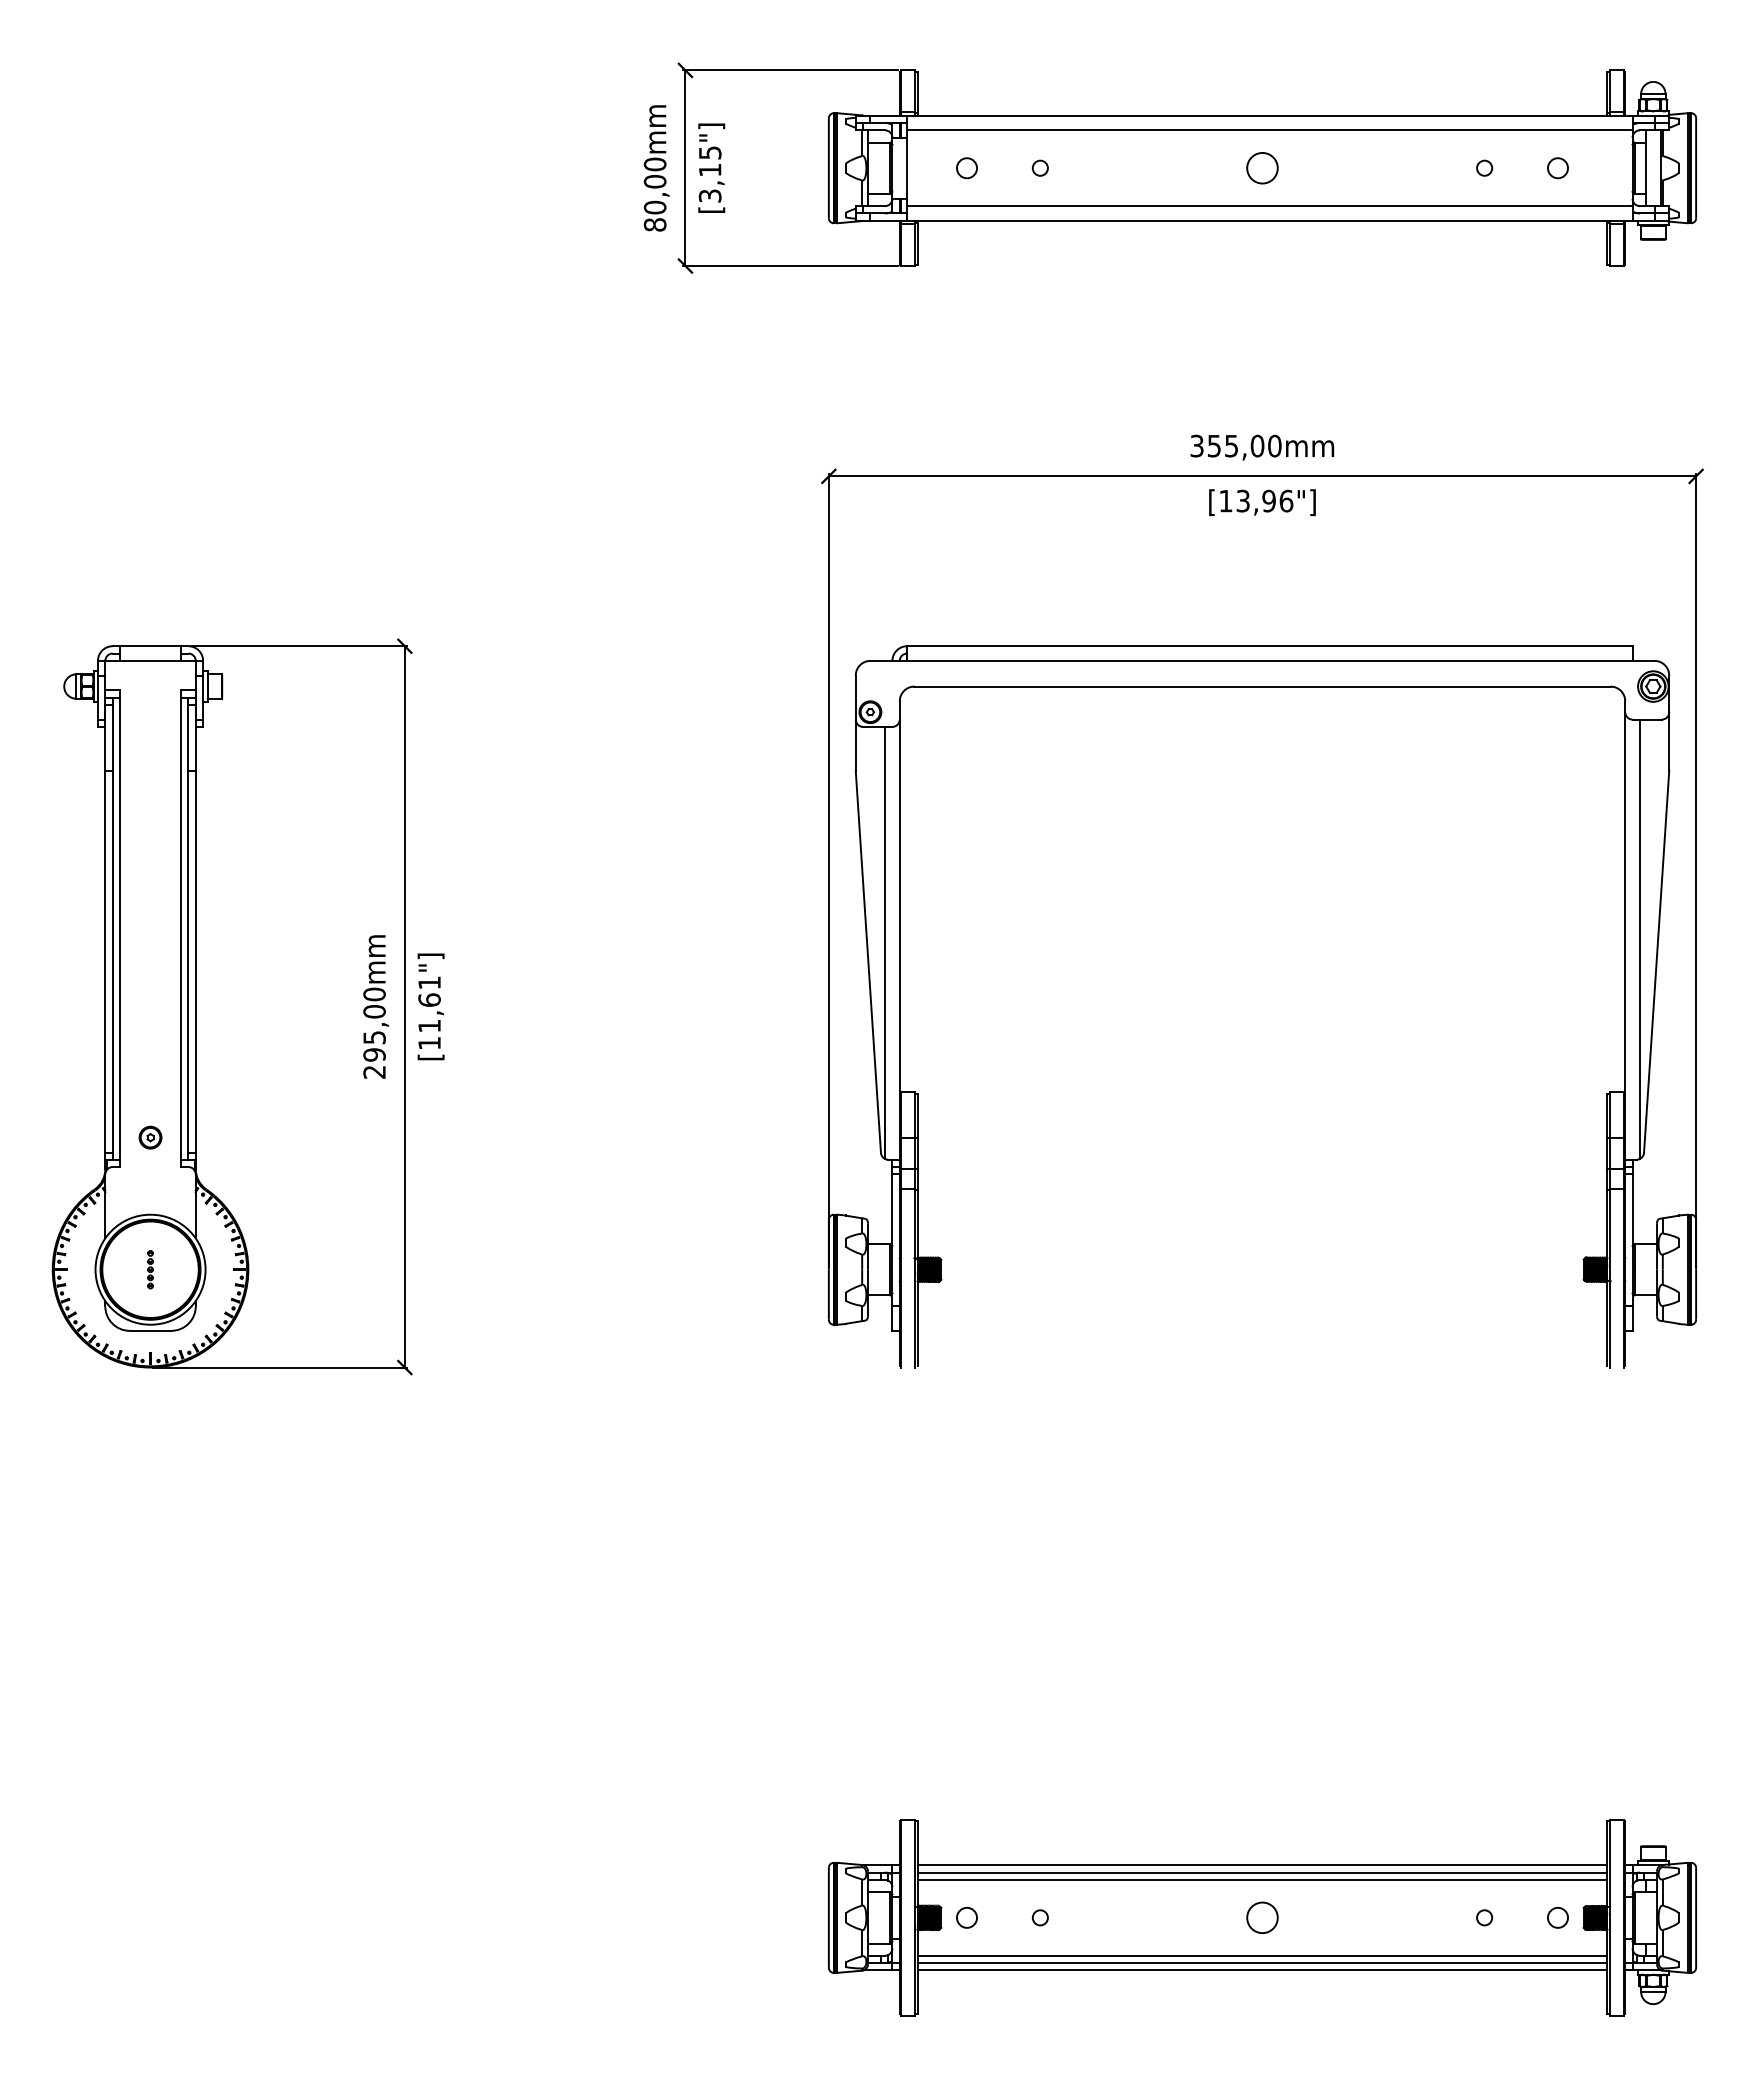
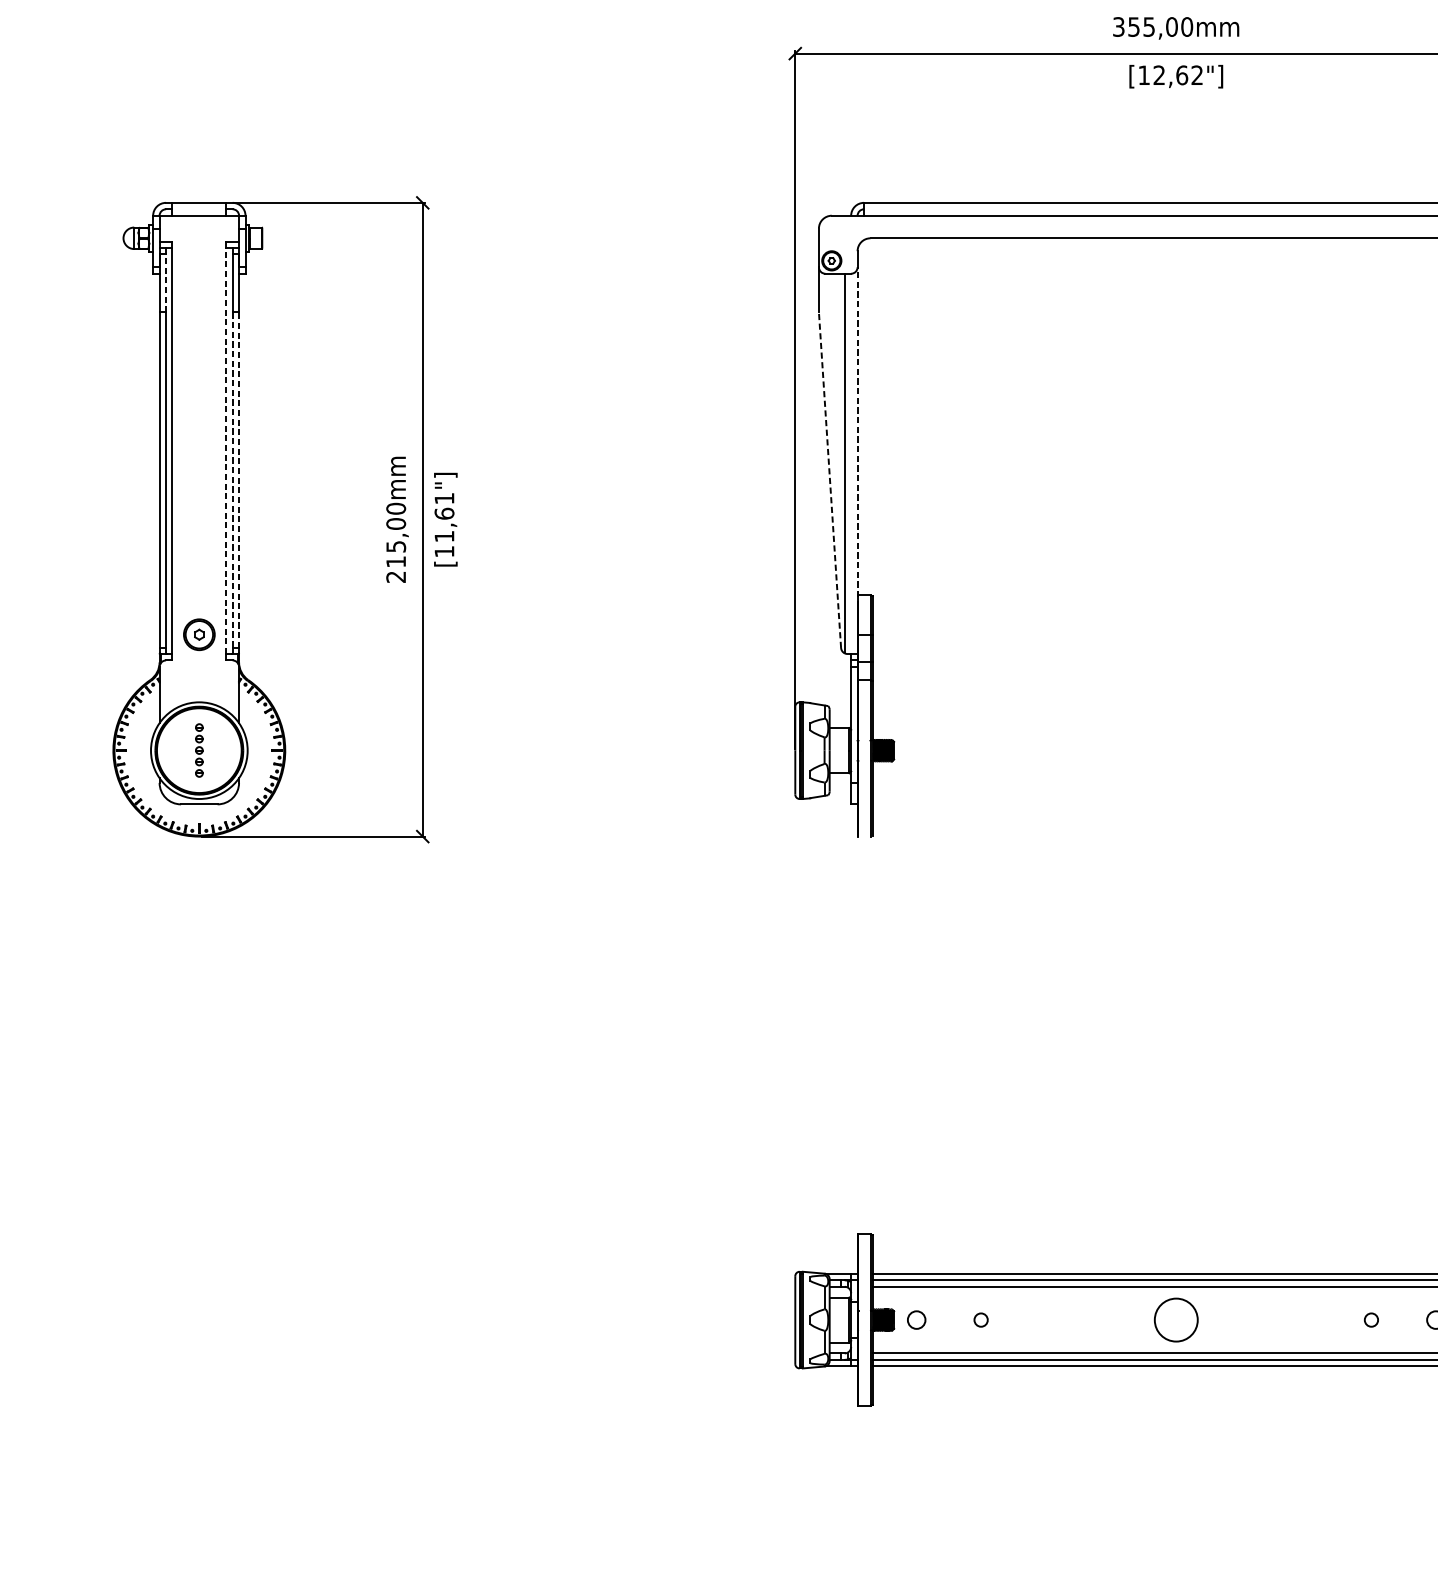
text: (1264, 500) -> (1178, 74), [13,96"] -> [12,62"]
line: (112, 737) -> (165, 283), solid -> dashed
line: (899, 912) -> (857, 436), solid -> dashed
line: (181, 928) -> (226, 450), solid -> dashed
line: (188, 961) -> (232, 479), solid -> dashed
line: (195, 961) -> (238, 479), solid -> dashed
line: (868, 961) -> (830, 479), solid -> dashed
text: (374, 1054) -> (396, 561), 295,00mm -> 215,00mm
part: (150, 1137) -> (199, 634), size x1.6
part: (150, 1269) -> (199, 750), size x1.6
circle: (1262, 1917) -> (1176, 1319), size x1.6

